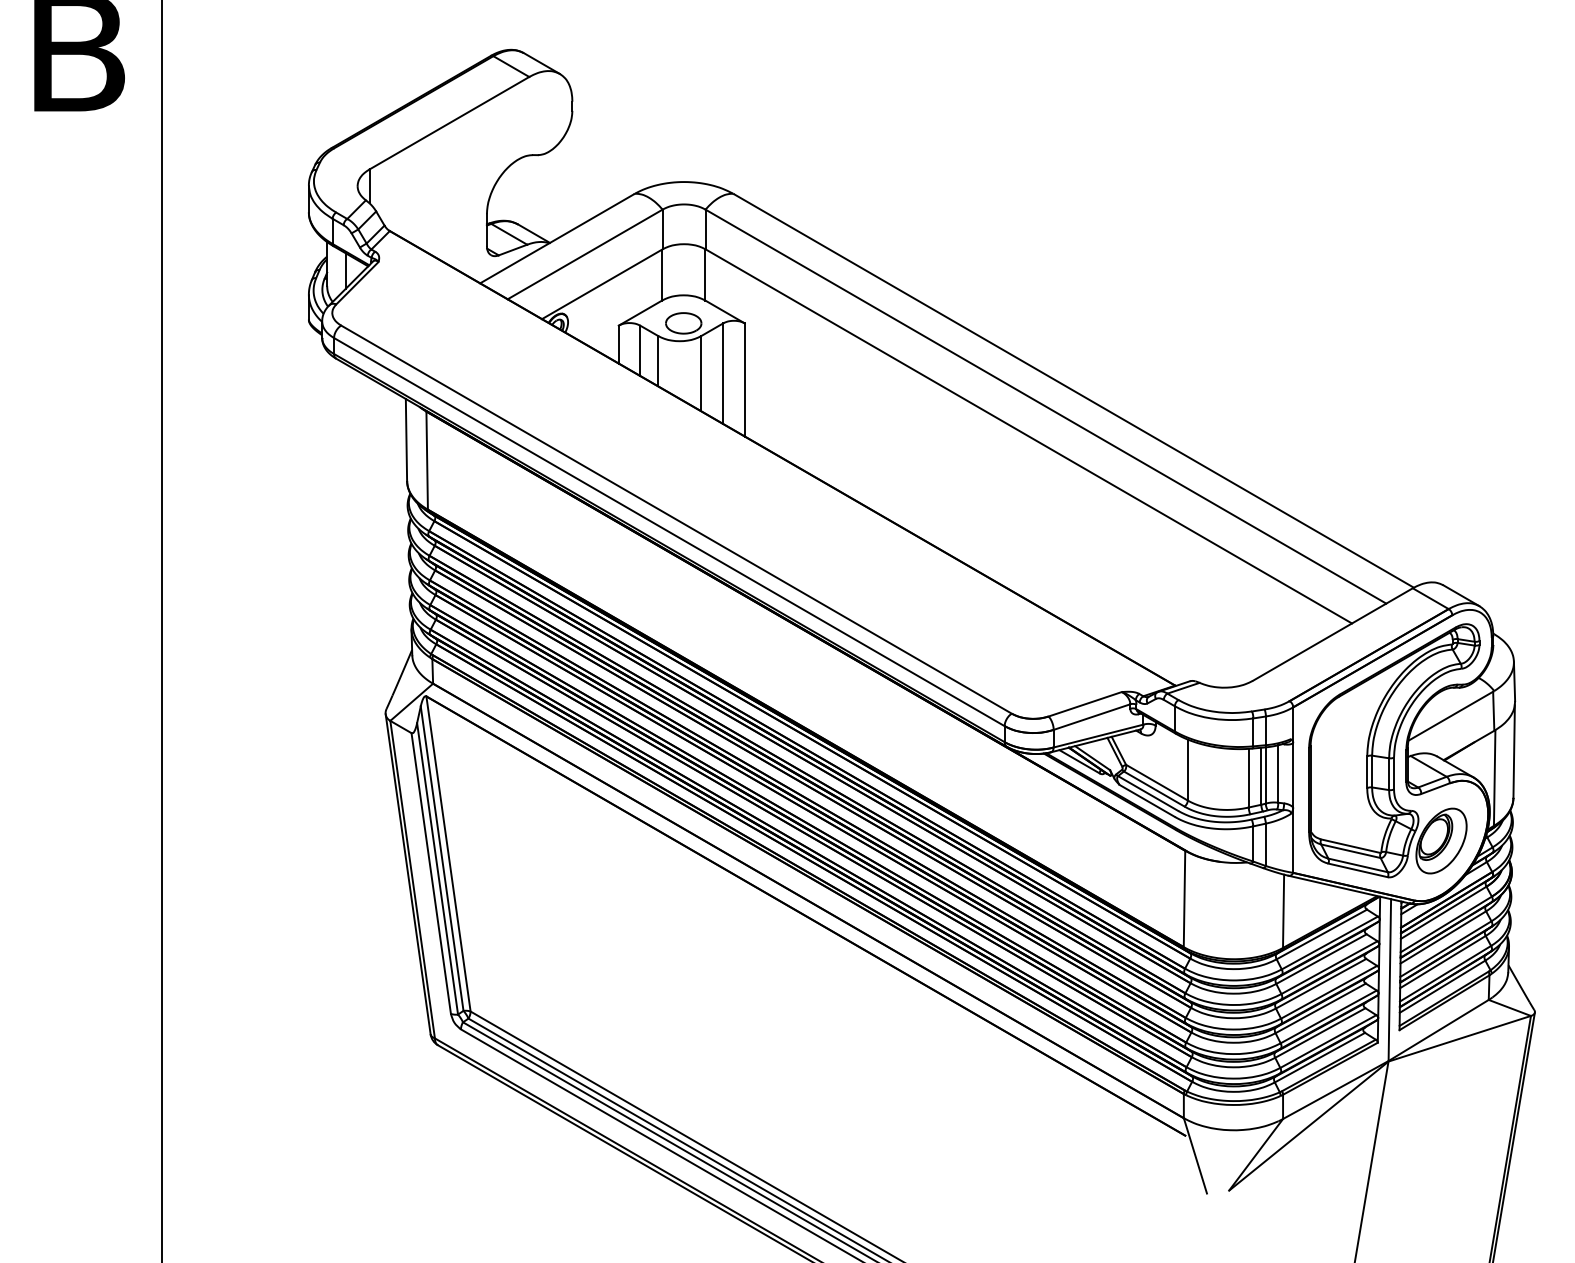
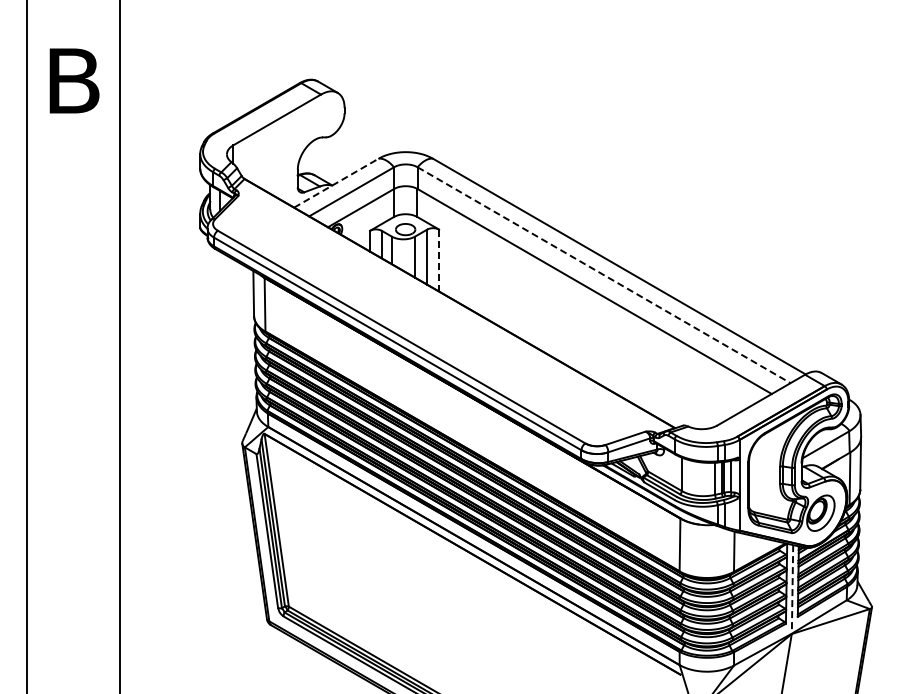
line: (557, 239) -> (336, 183), solid -> dashed
line: (745, 379) -> (439, 260), solid -> dashed
line: (1046, 407) -> (604, 275), solid -> dashed
line: (1389, 980) -> (792, 589), solid -> dashed

